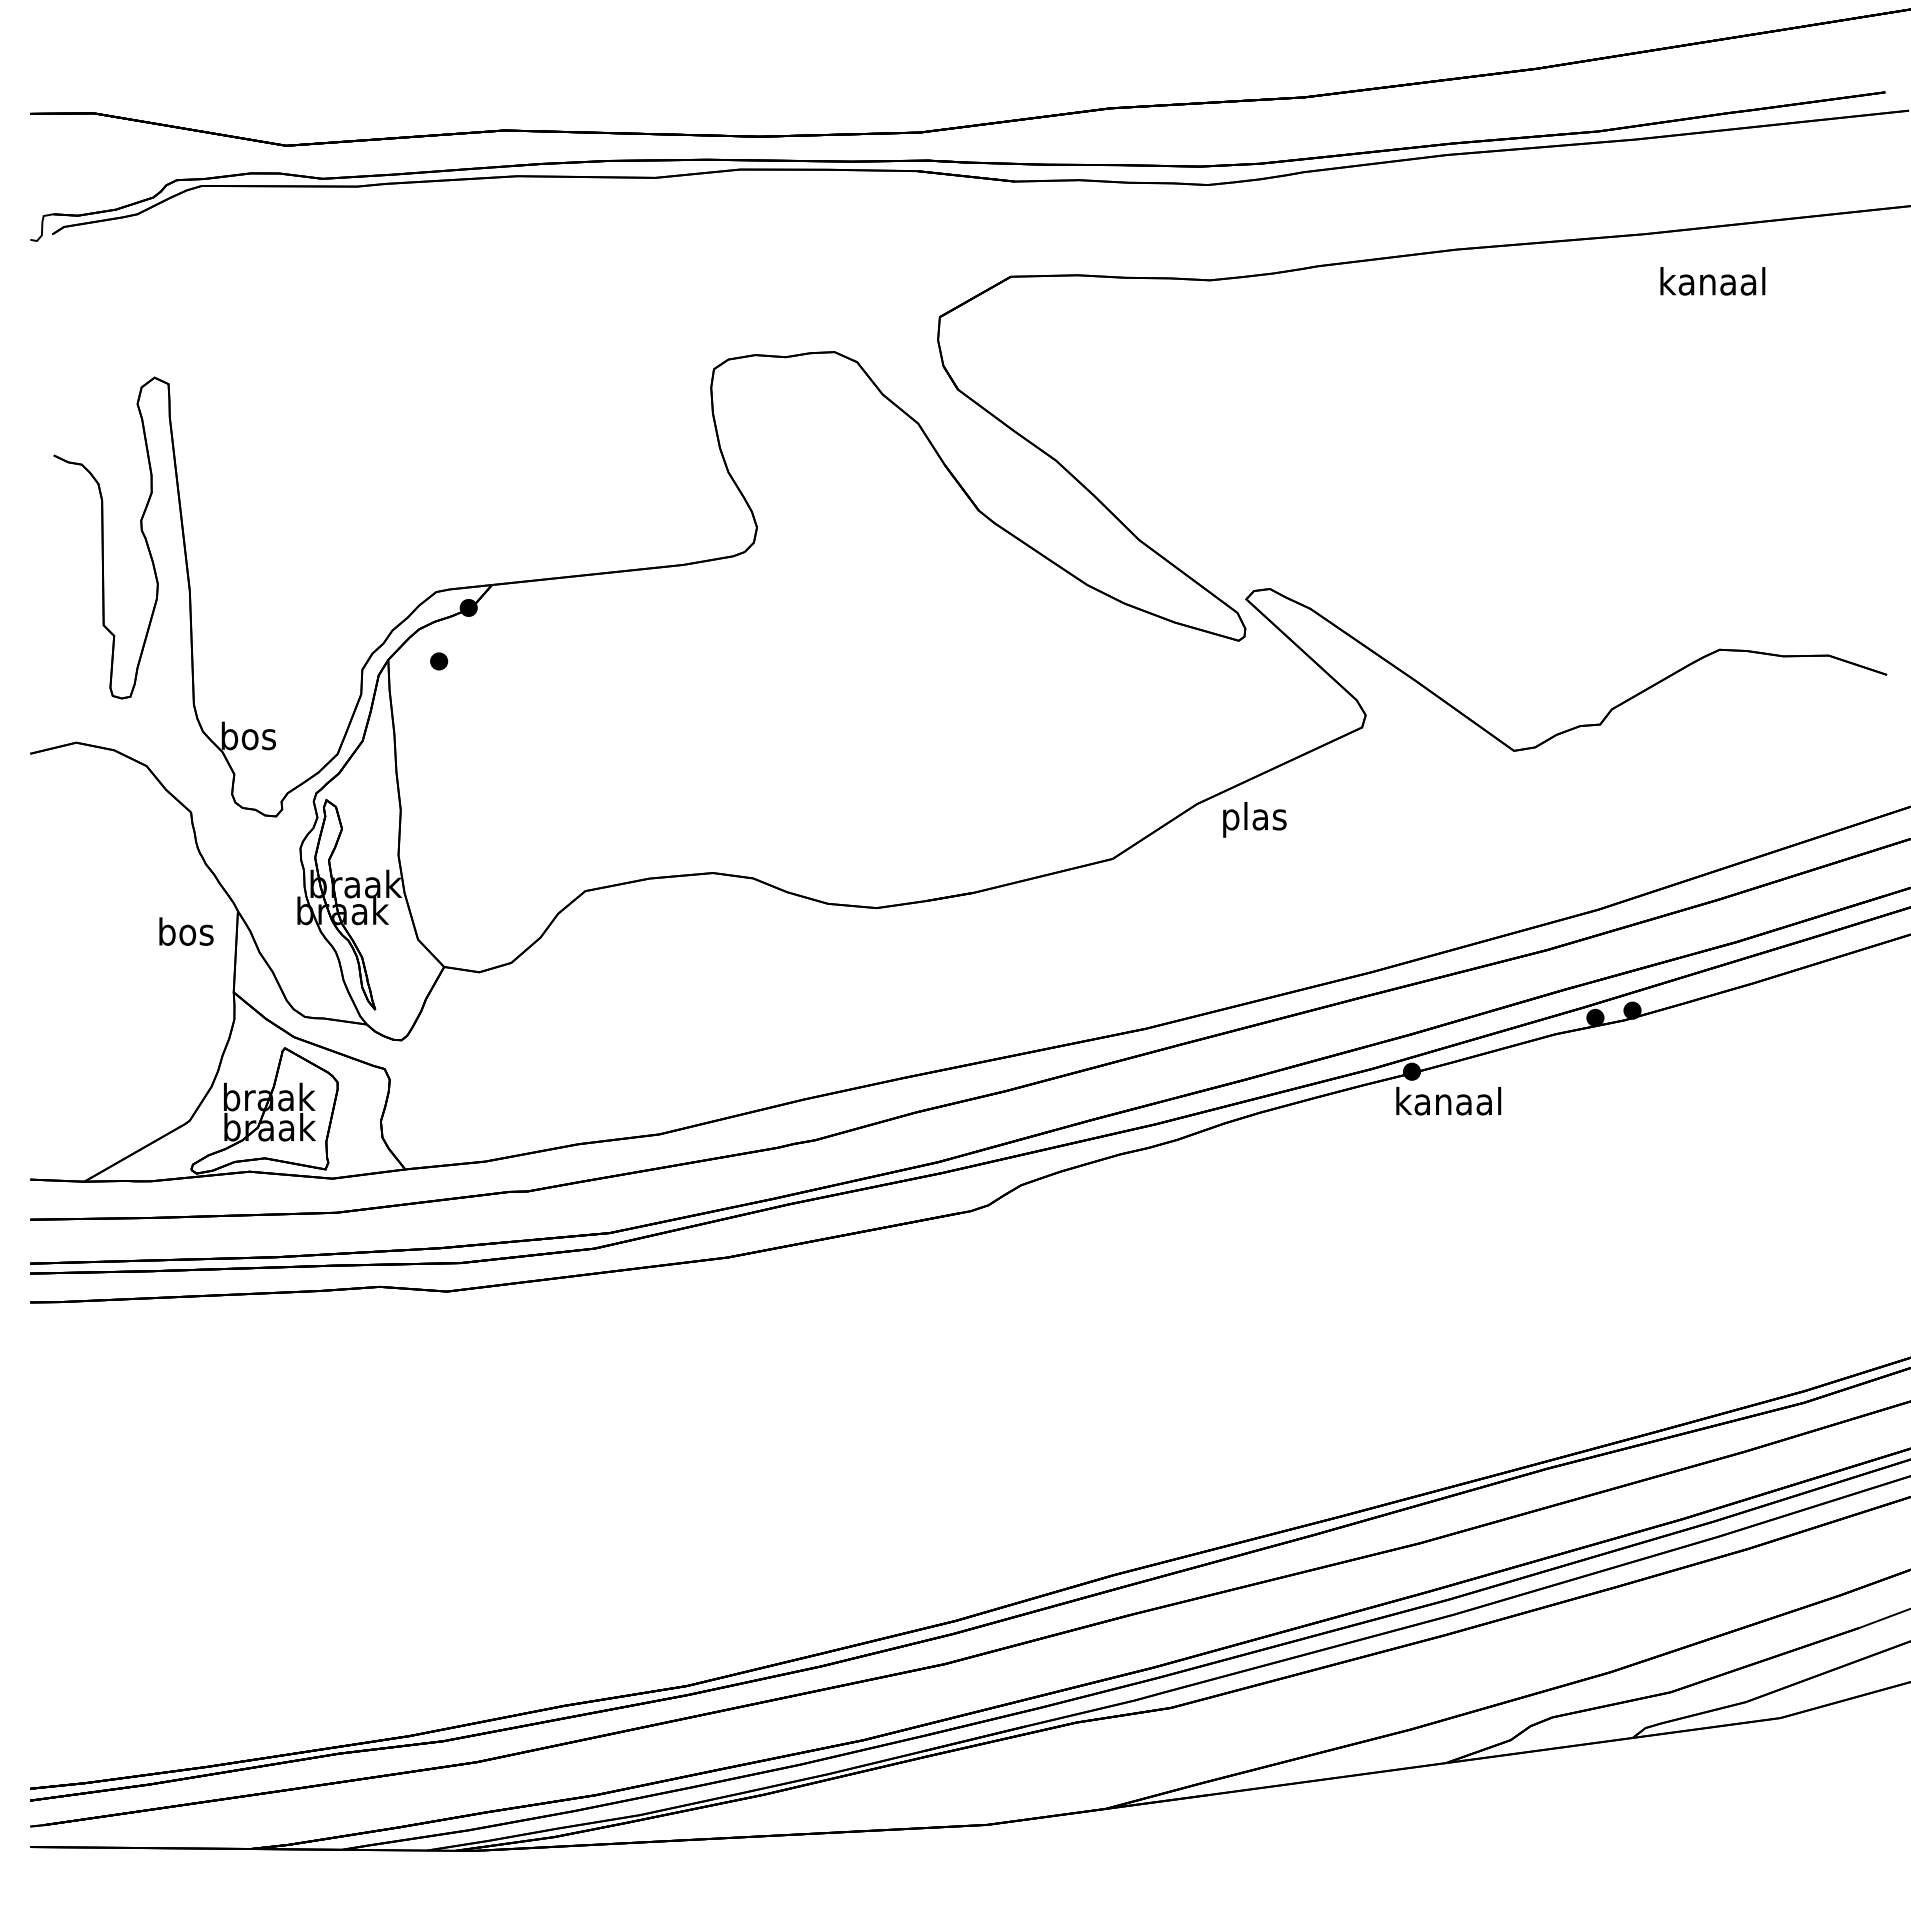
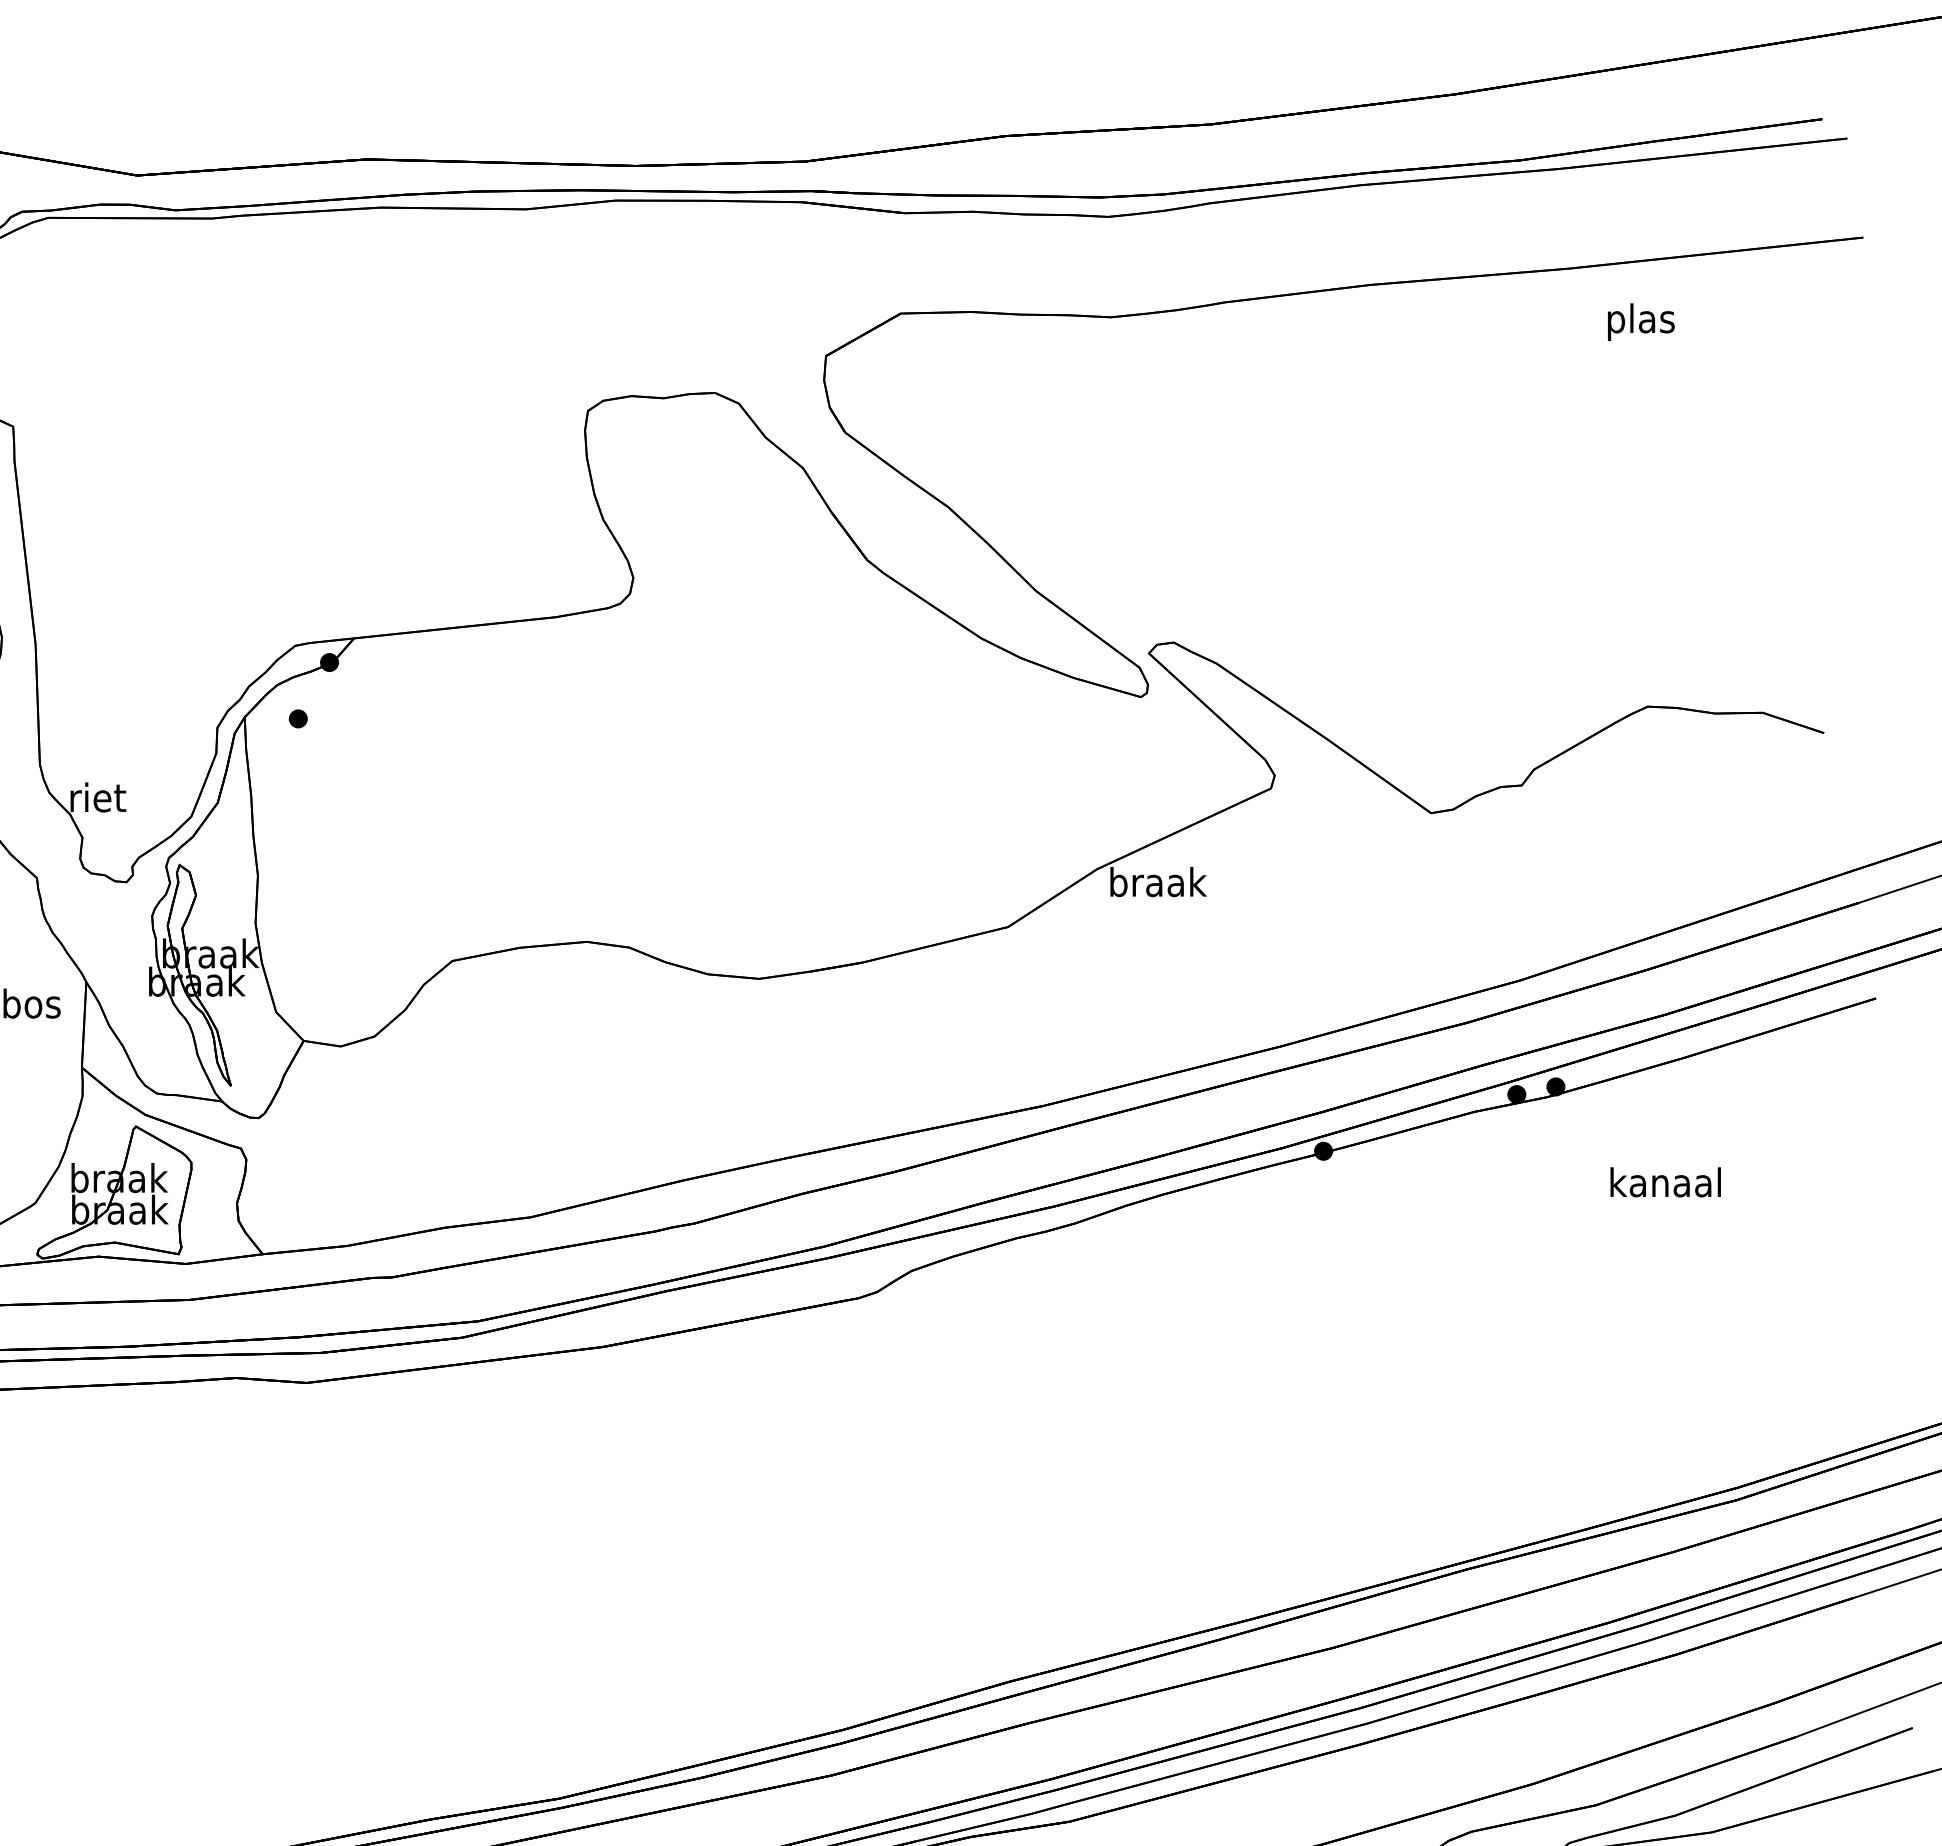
text: (1712, 284) -> (1640, 321), kanaal -> plas
text: (248, 735) -> (97, 796), bos -> riet
text: (1255, 819) -> (1158, 885), plas -> braak
text: (1448, 1101) -> (1665, 1182), moved

